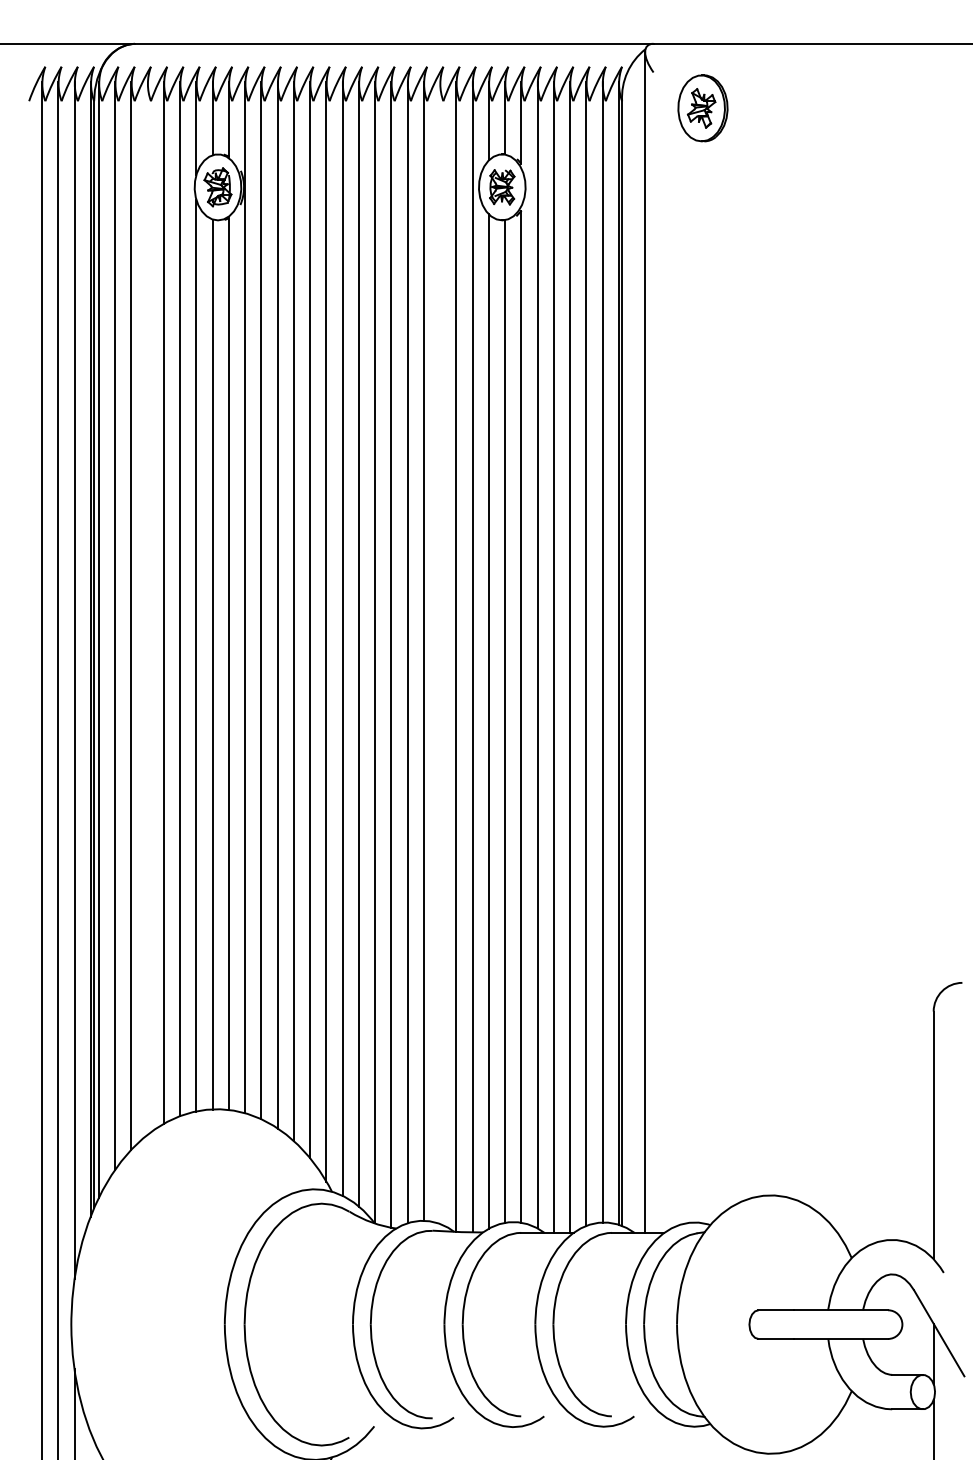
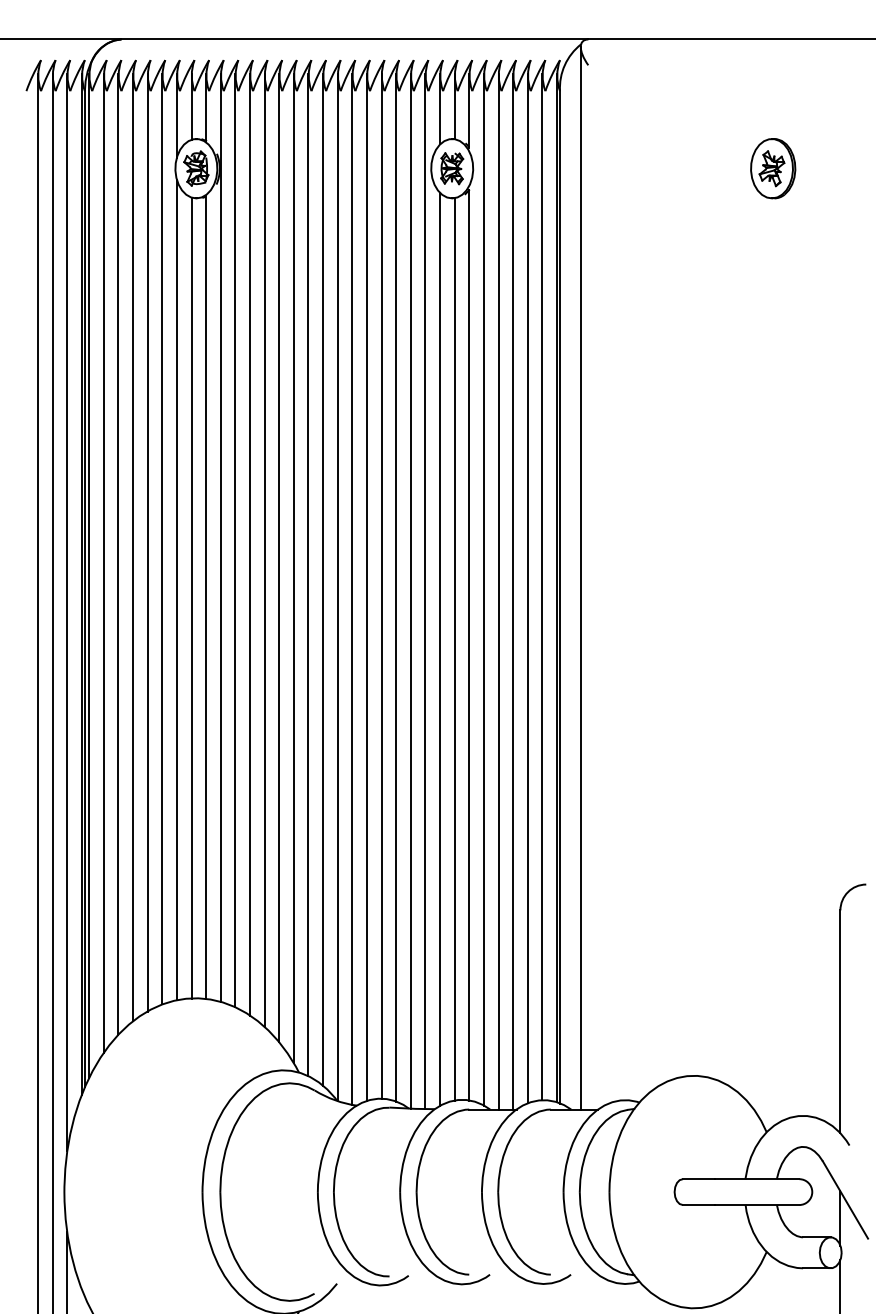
part: (702, 108) -> (772, 168), moved
line: (147, 608) -> (132, 547), added
line: (440, 653) -> (396, 588), added

